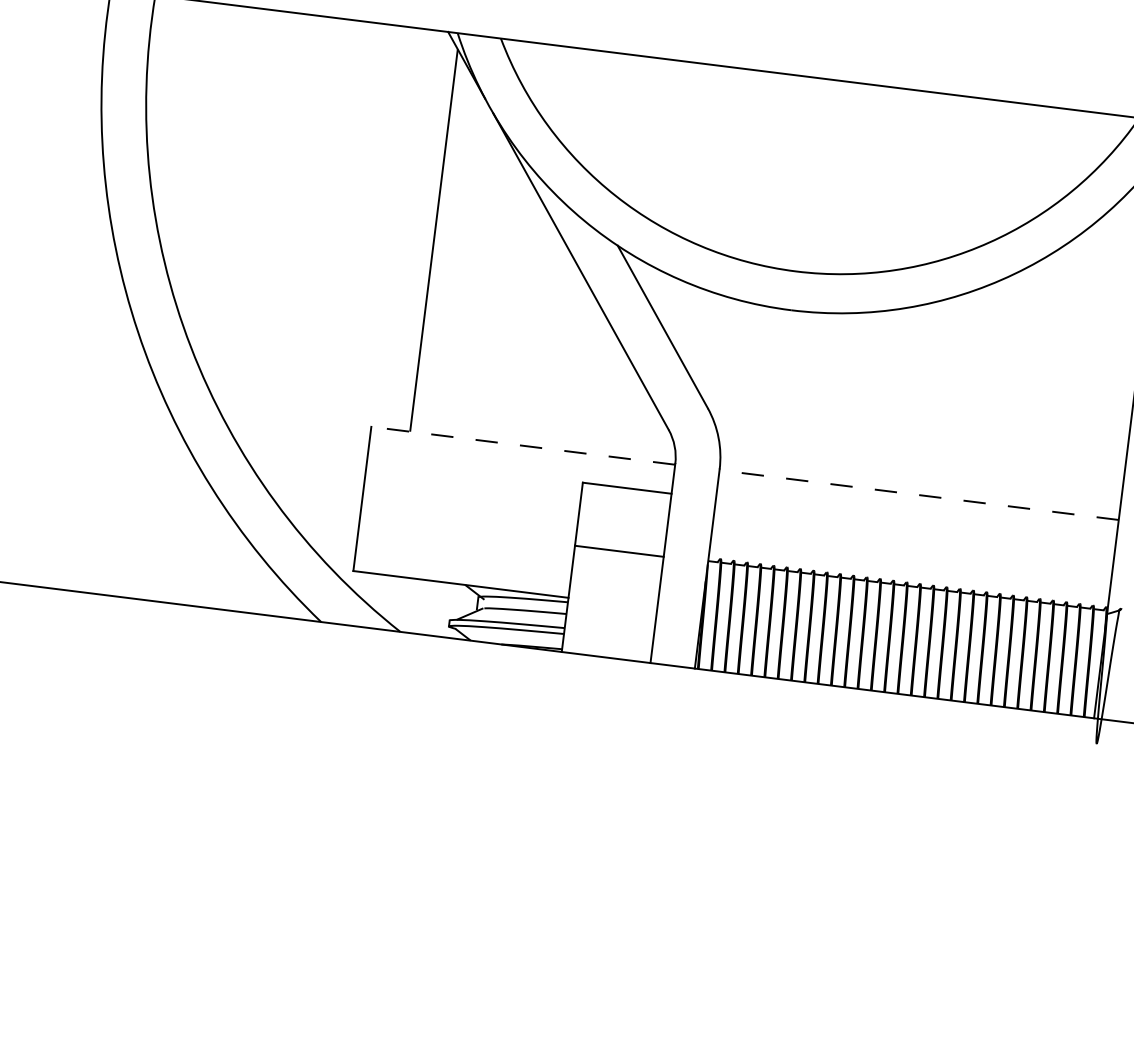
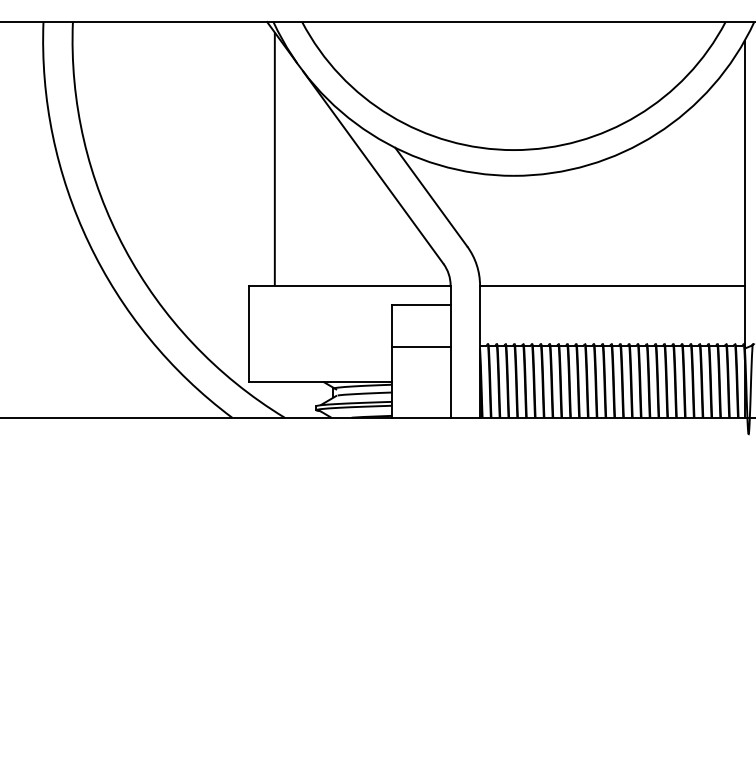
line: (522, 446) -> (349, 286), dashed -> solid
line: (917, 495) -> (611, 286), dashed -> solid

